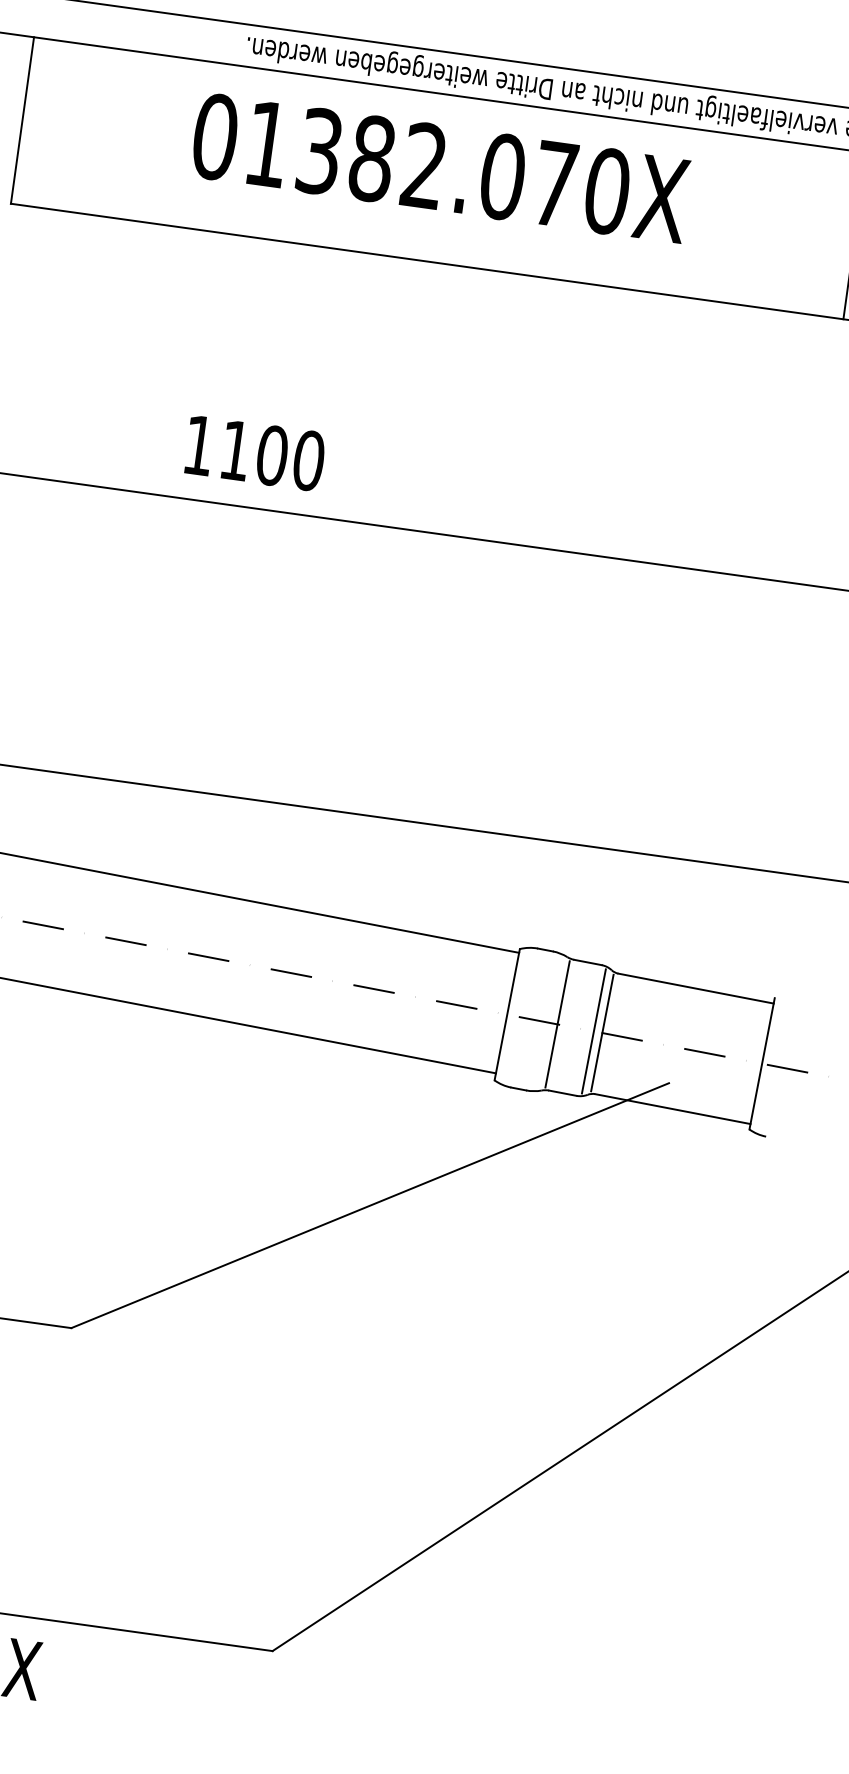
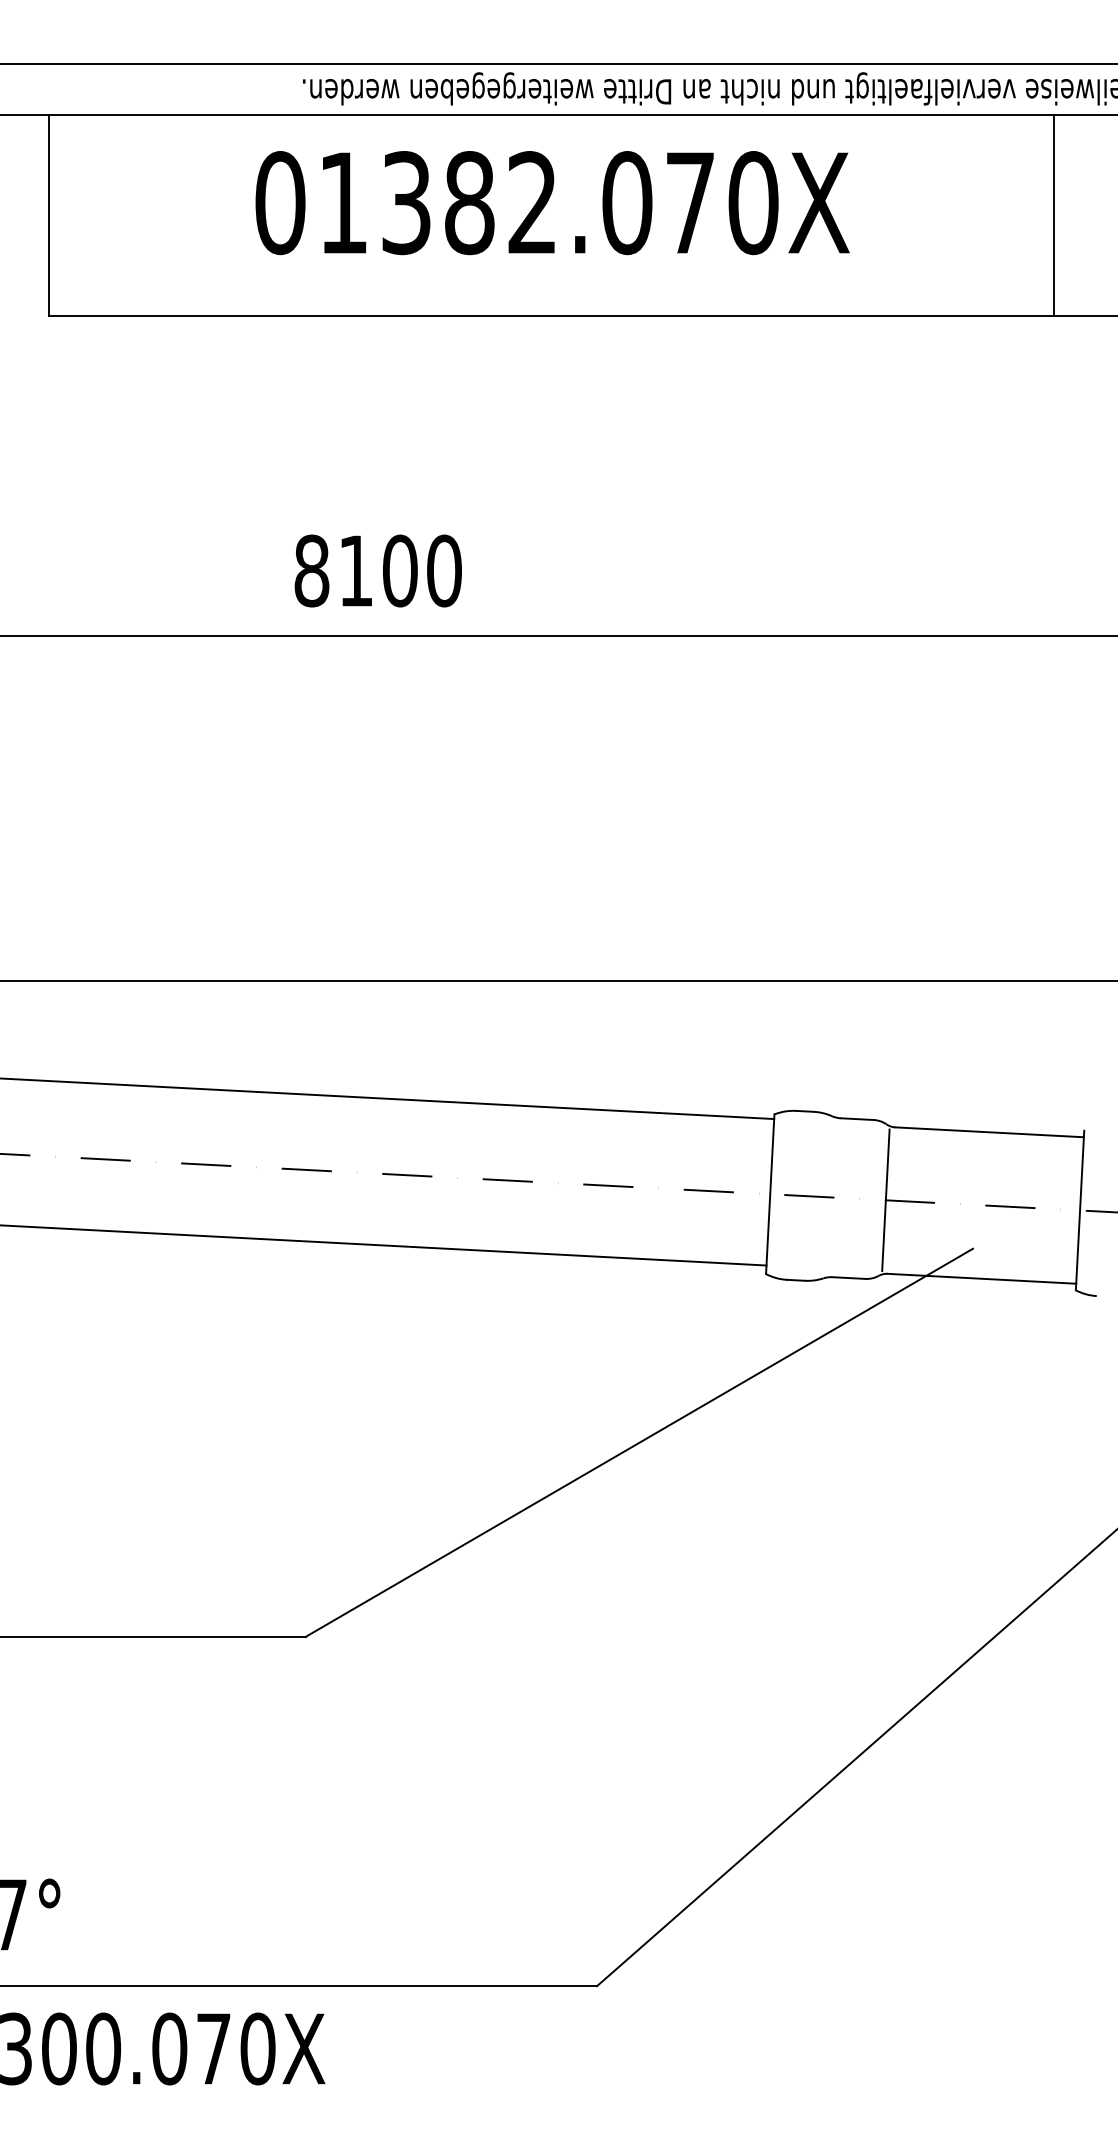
text: (198, 445) -> (311, 570), 1100 -> 8100
line: (557, 1024) -> (831, 1197), removed
line: (593, 1031) -> (875, 1199), removed

